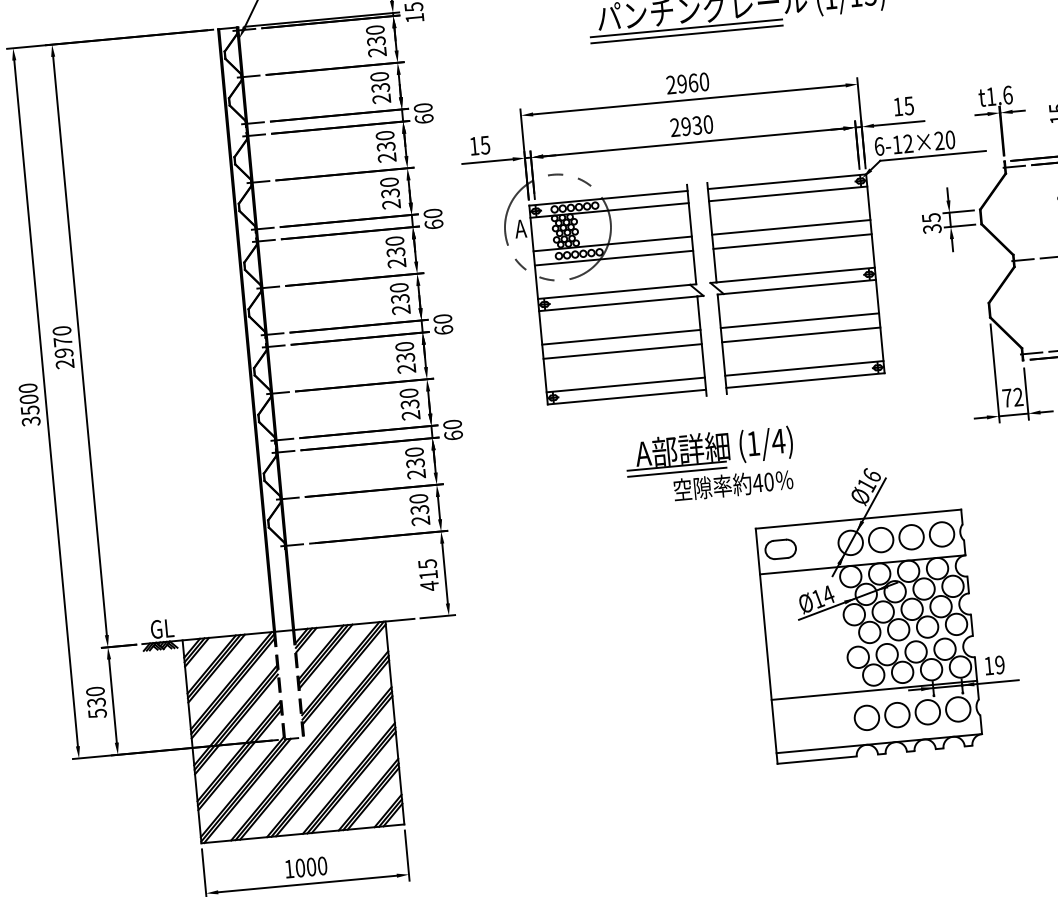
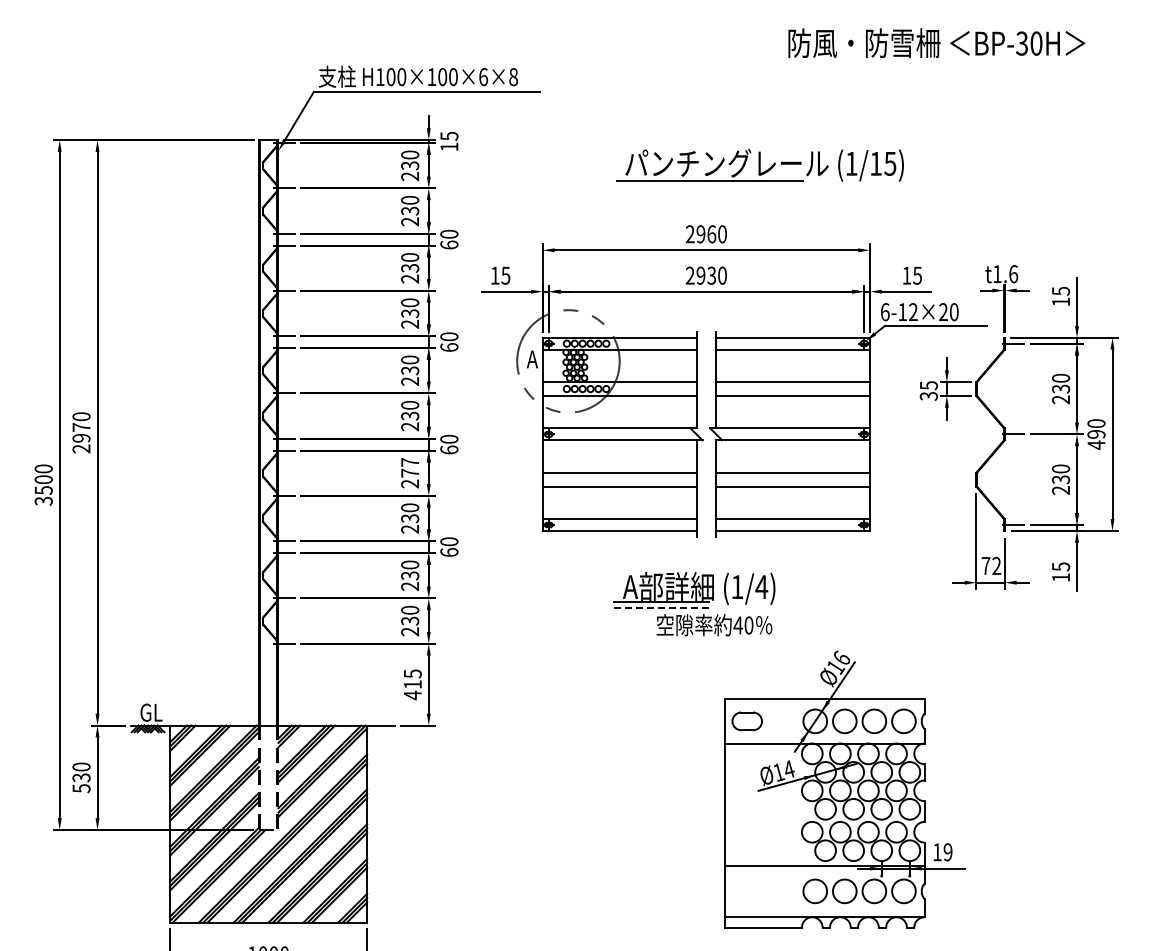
line: (686, 35) -> (709, 187), removed
text: (405, 351) -> (410, 467), 230 -> 277
line: (677, 471) -> (661, 607), solid -> dashed
part: (887, 610) -> (844, 789), moved

